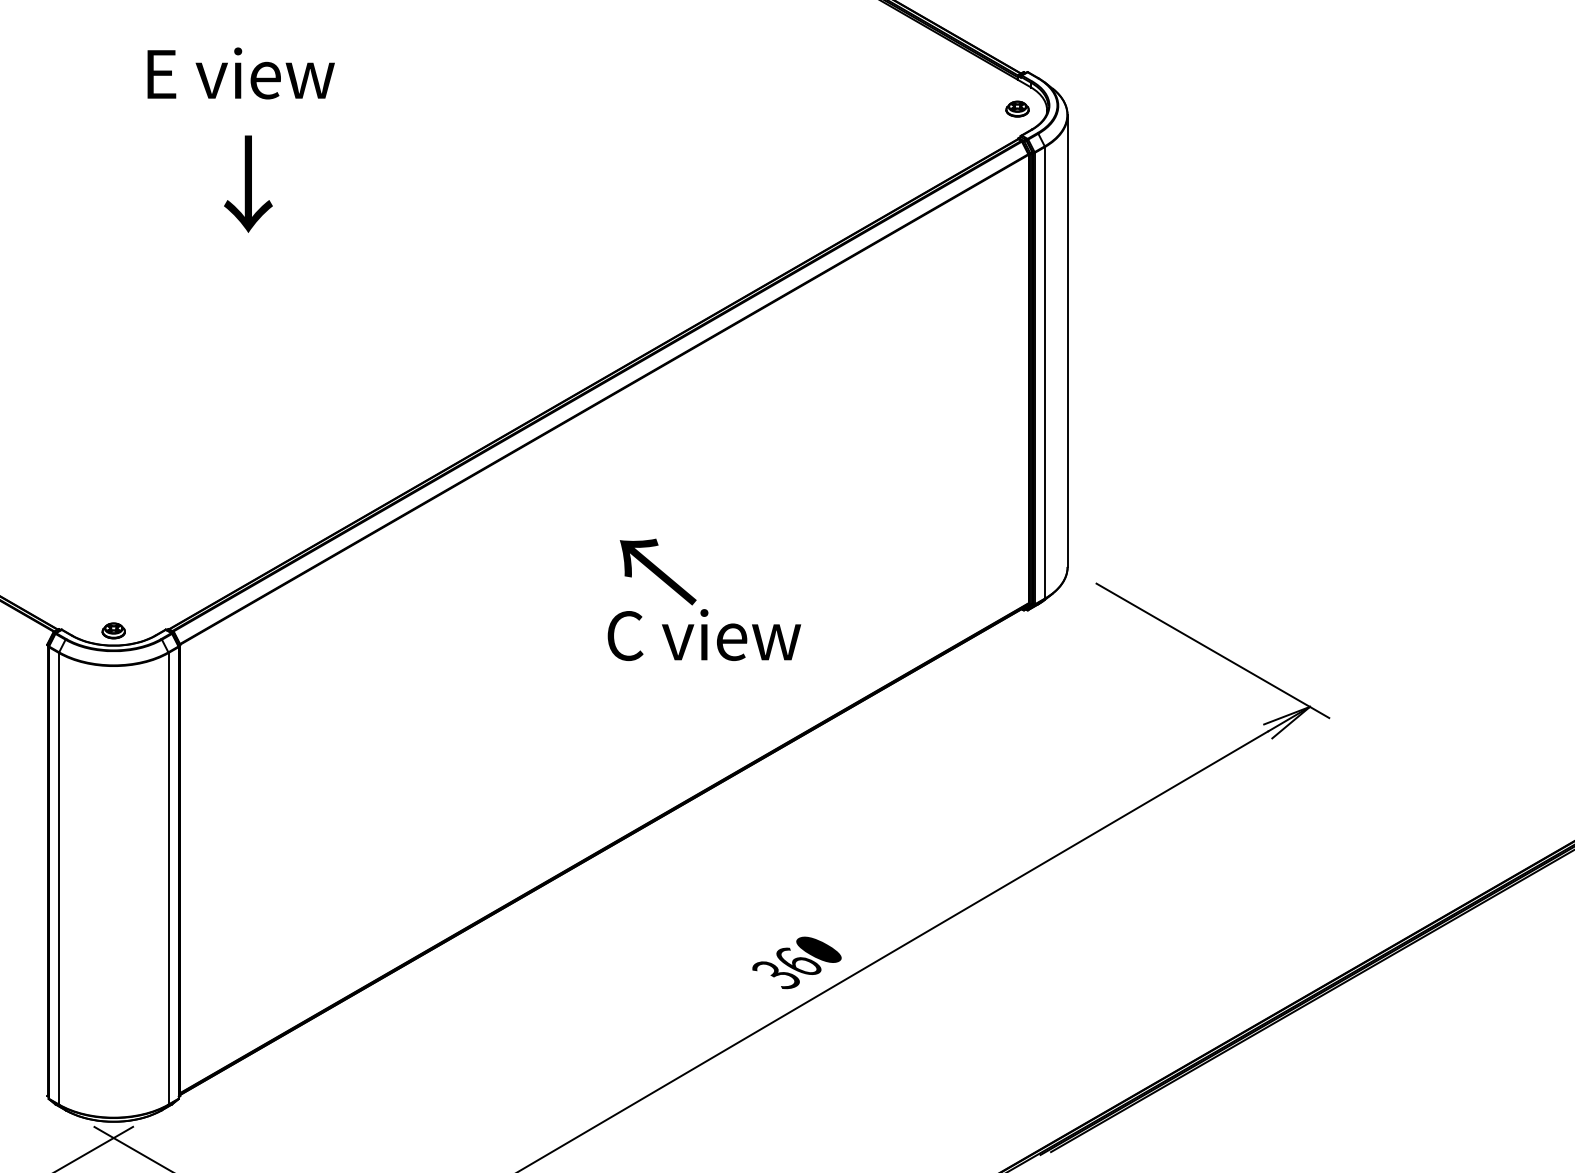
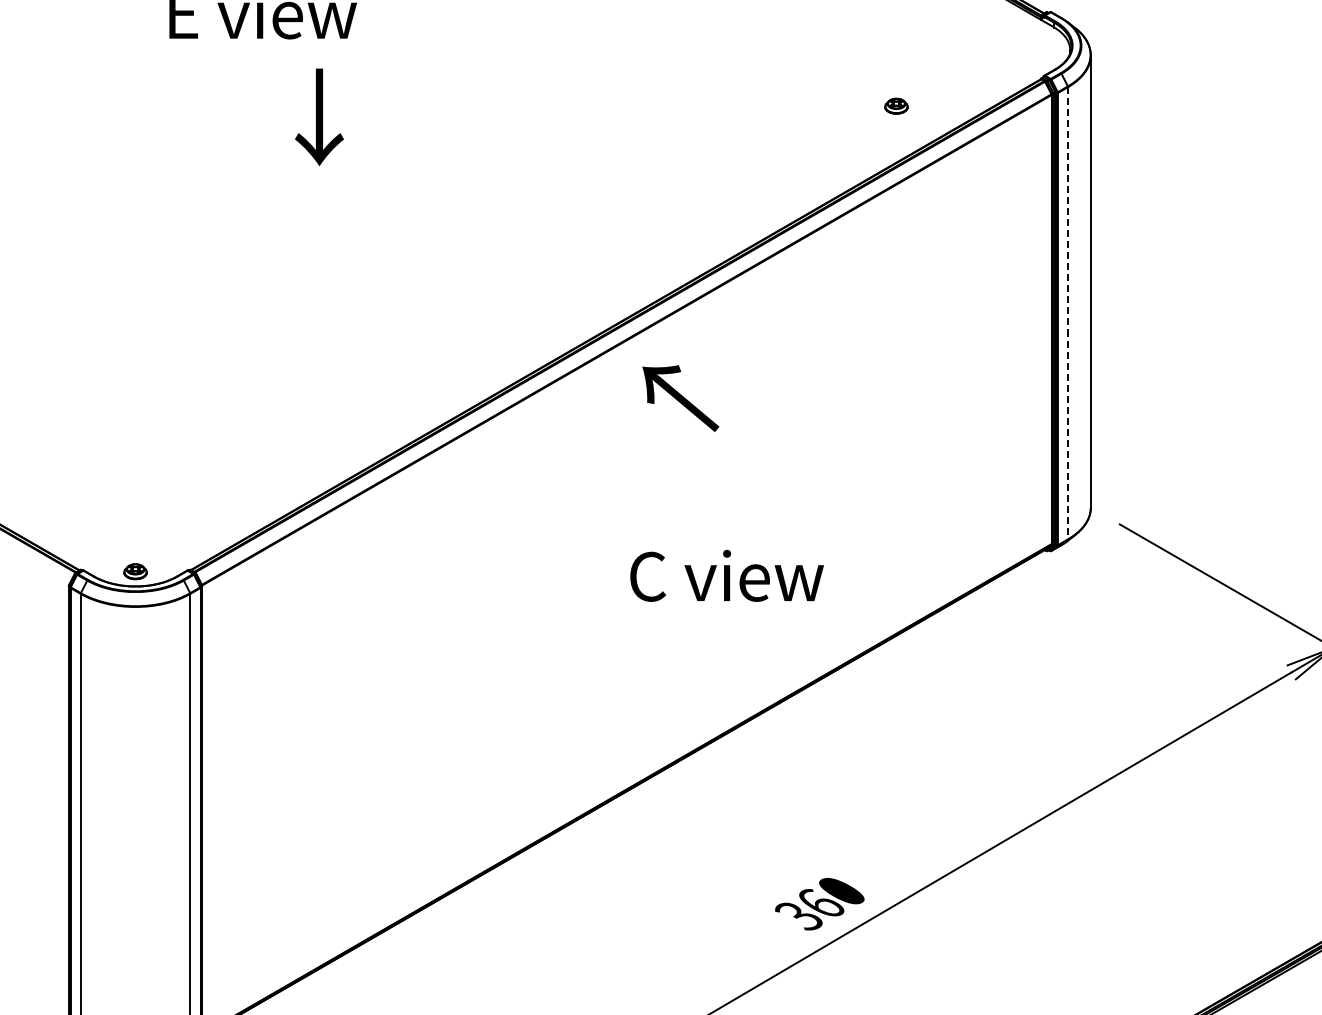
part: (1017, 108) -> (896, 105), moved
text: (248, 183) -> (319, 116), moved
line: (1044, 372) -> (1067, 312), solid -> dashed
text: (657, 571) -> (680, 398), moved

